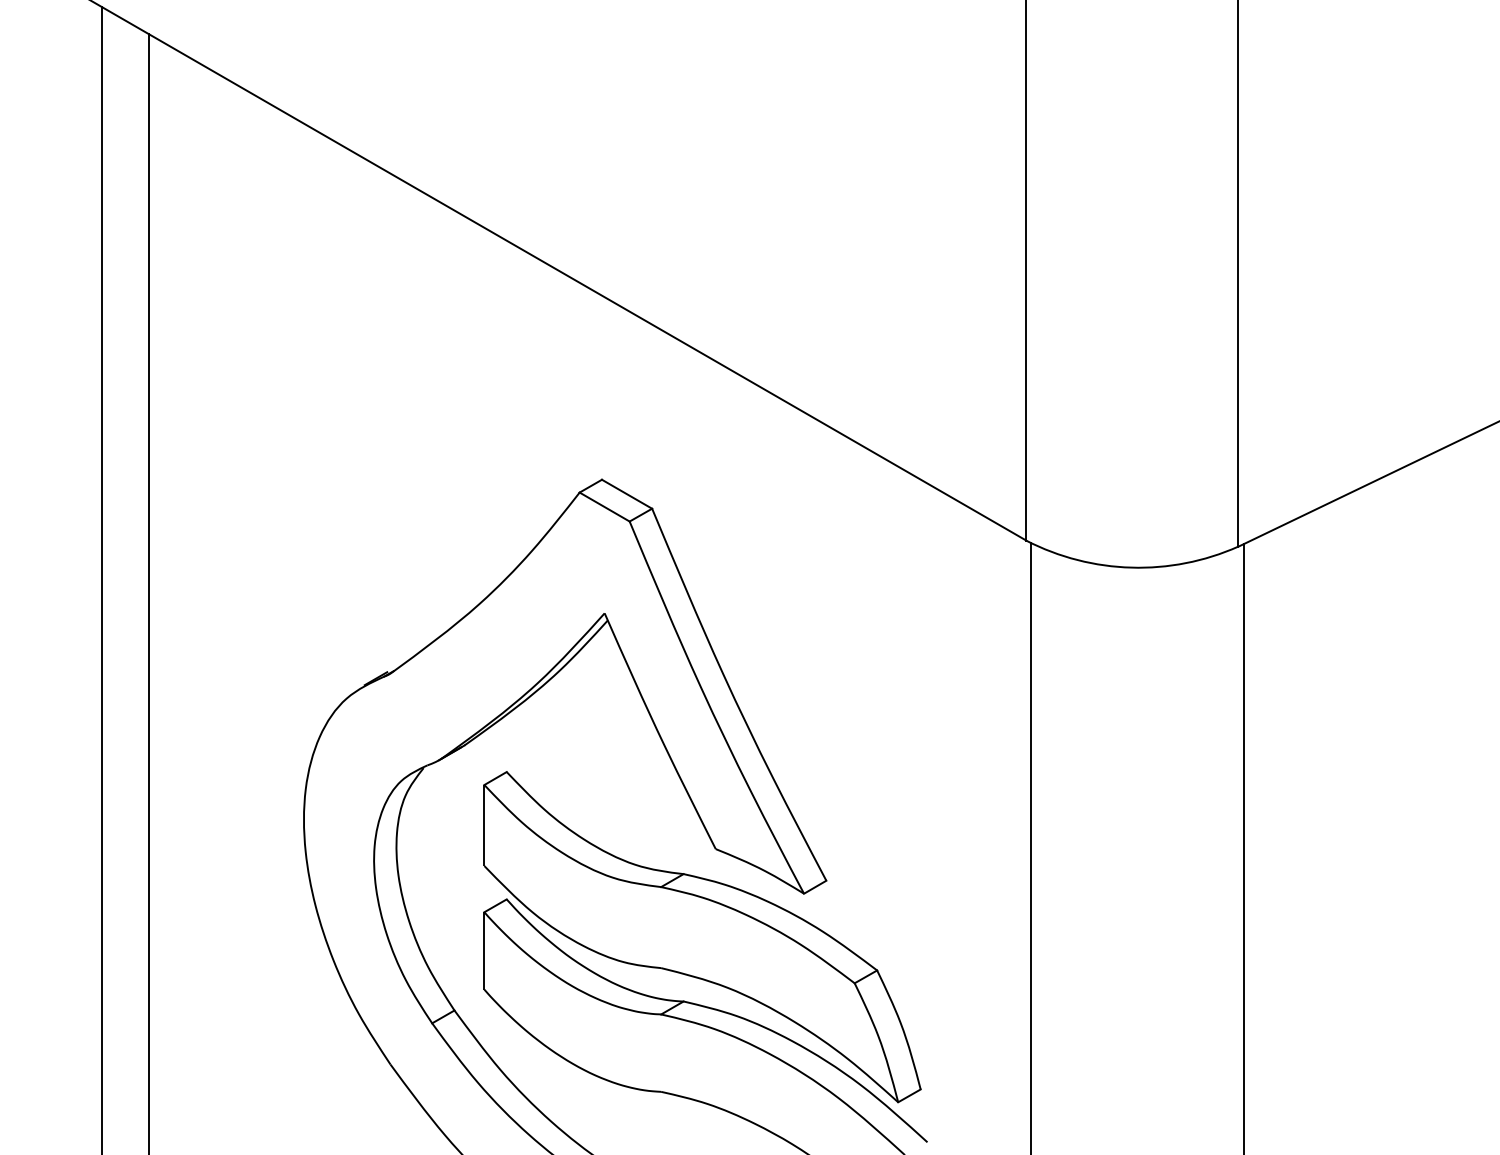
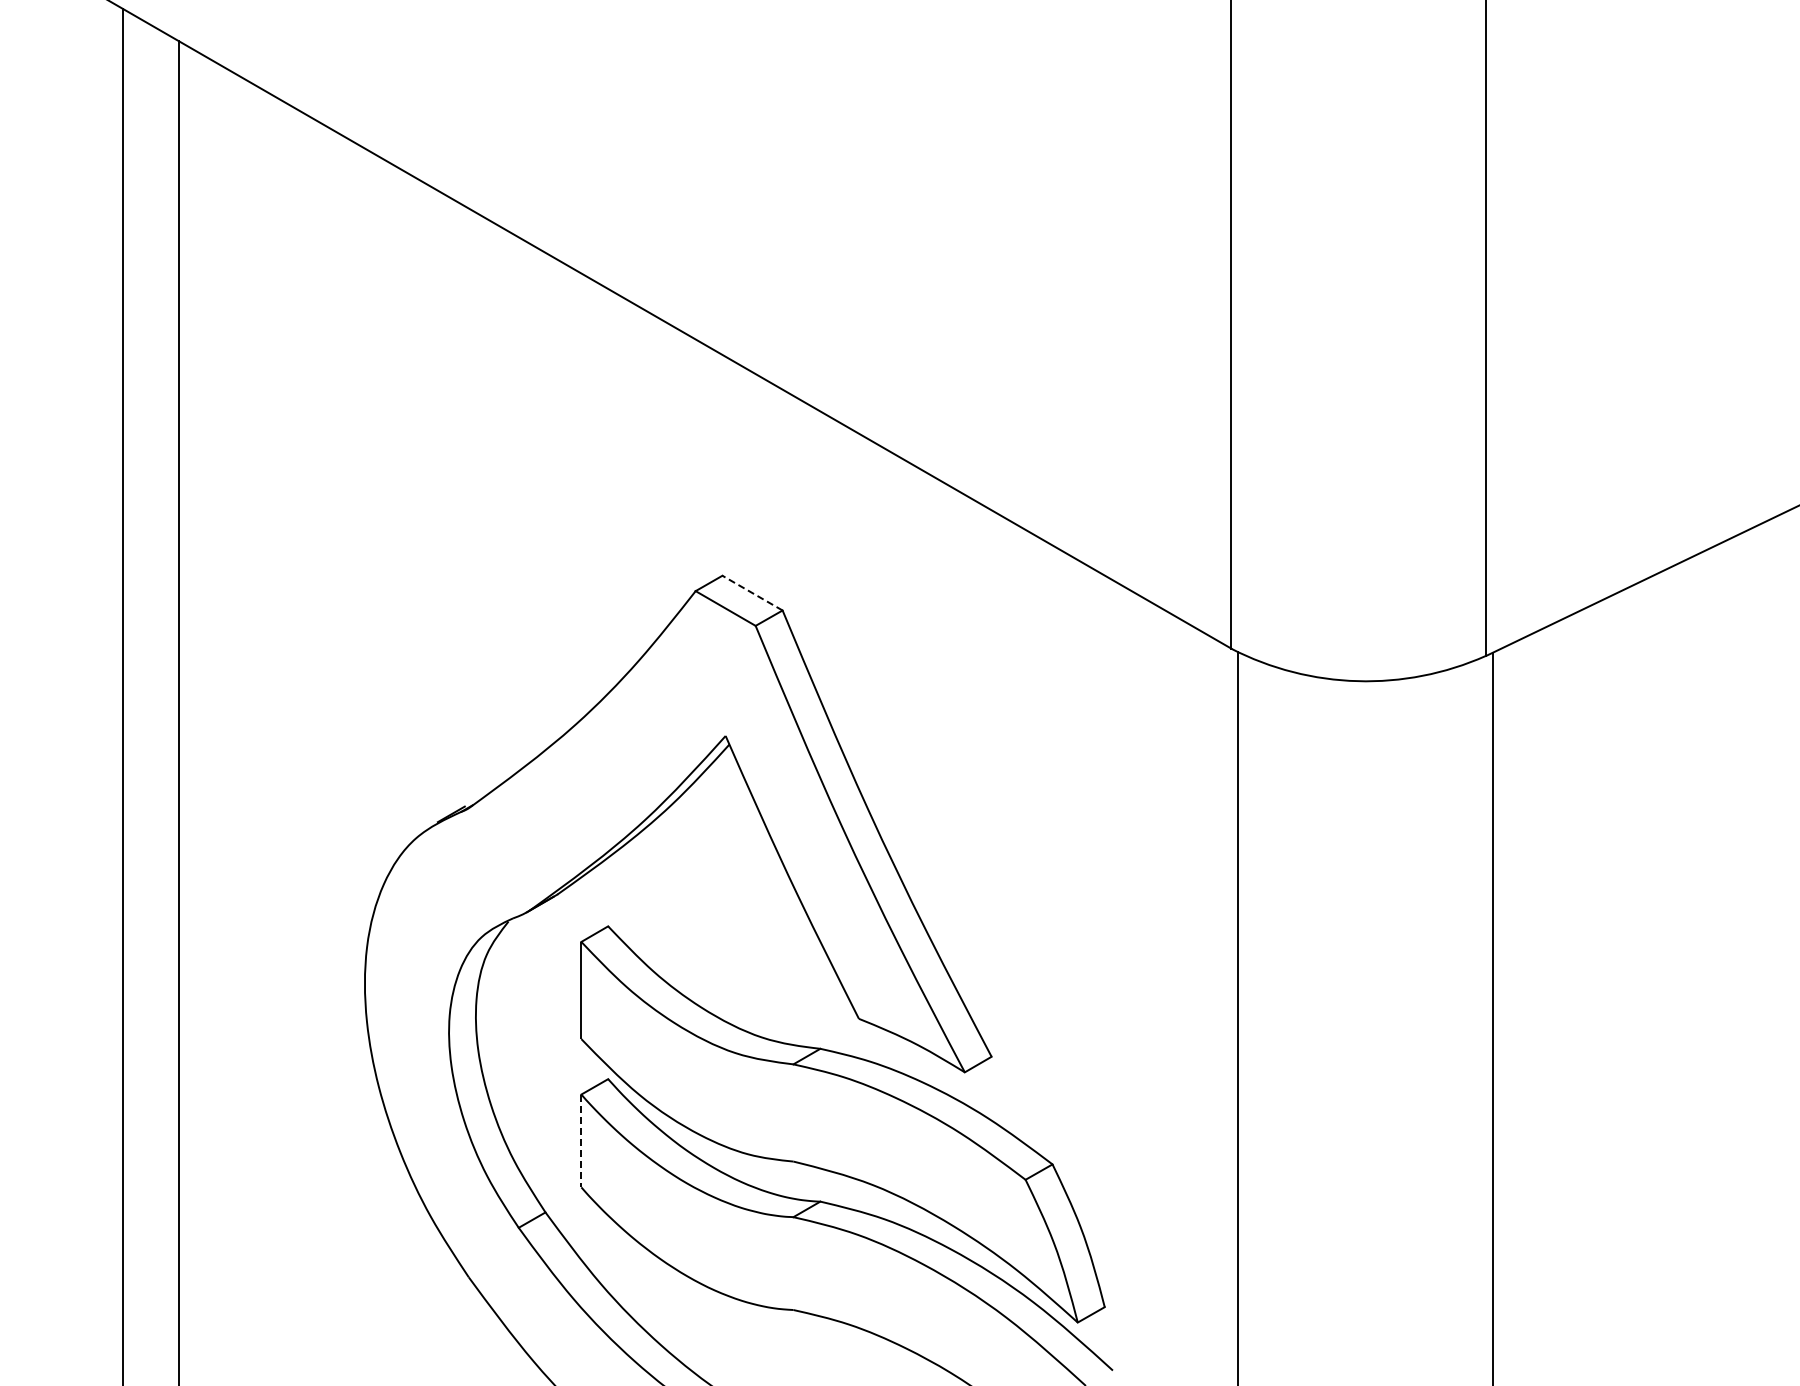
line: (627, 494) -> (752, 593), solid -> dashed
line: (484, 951) -> (581, 1141), solid -> dashed

